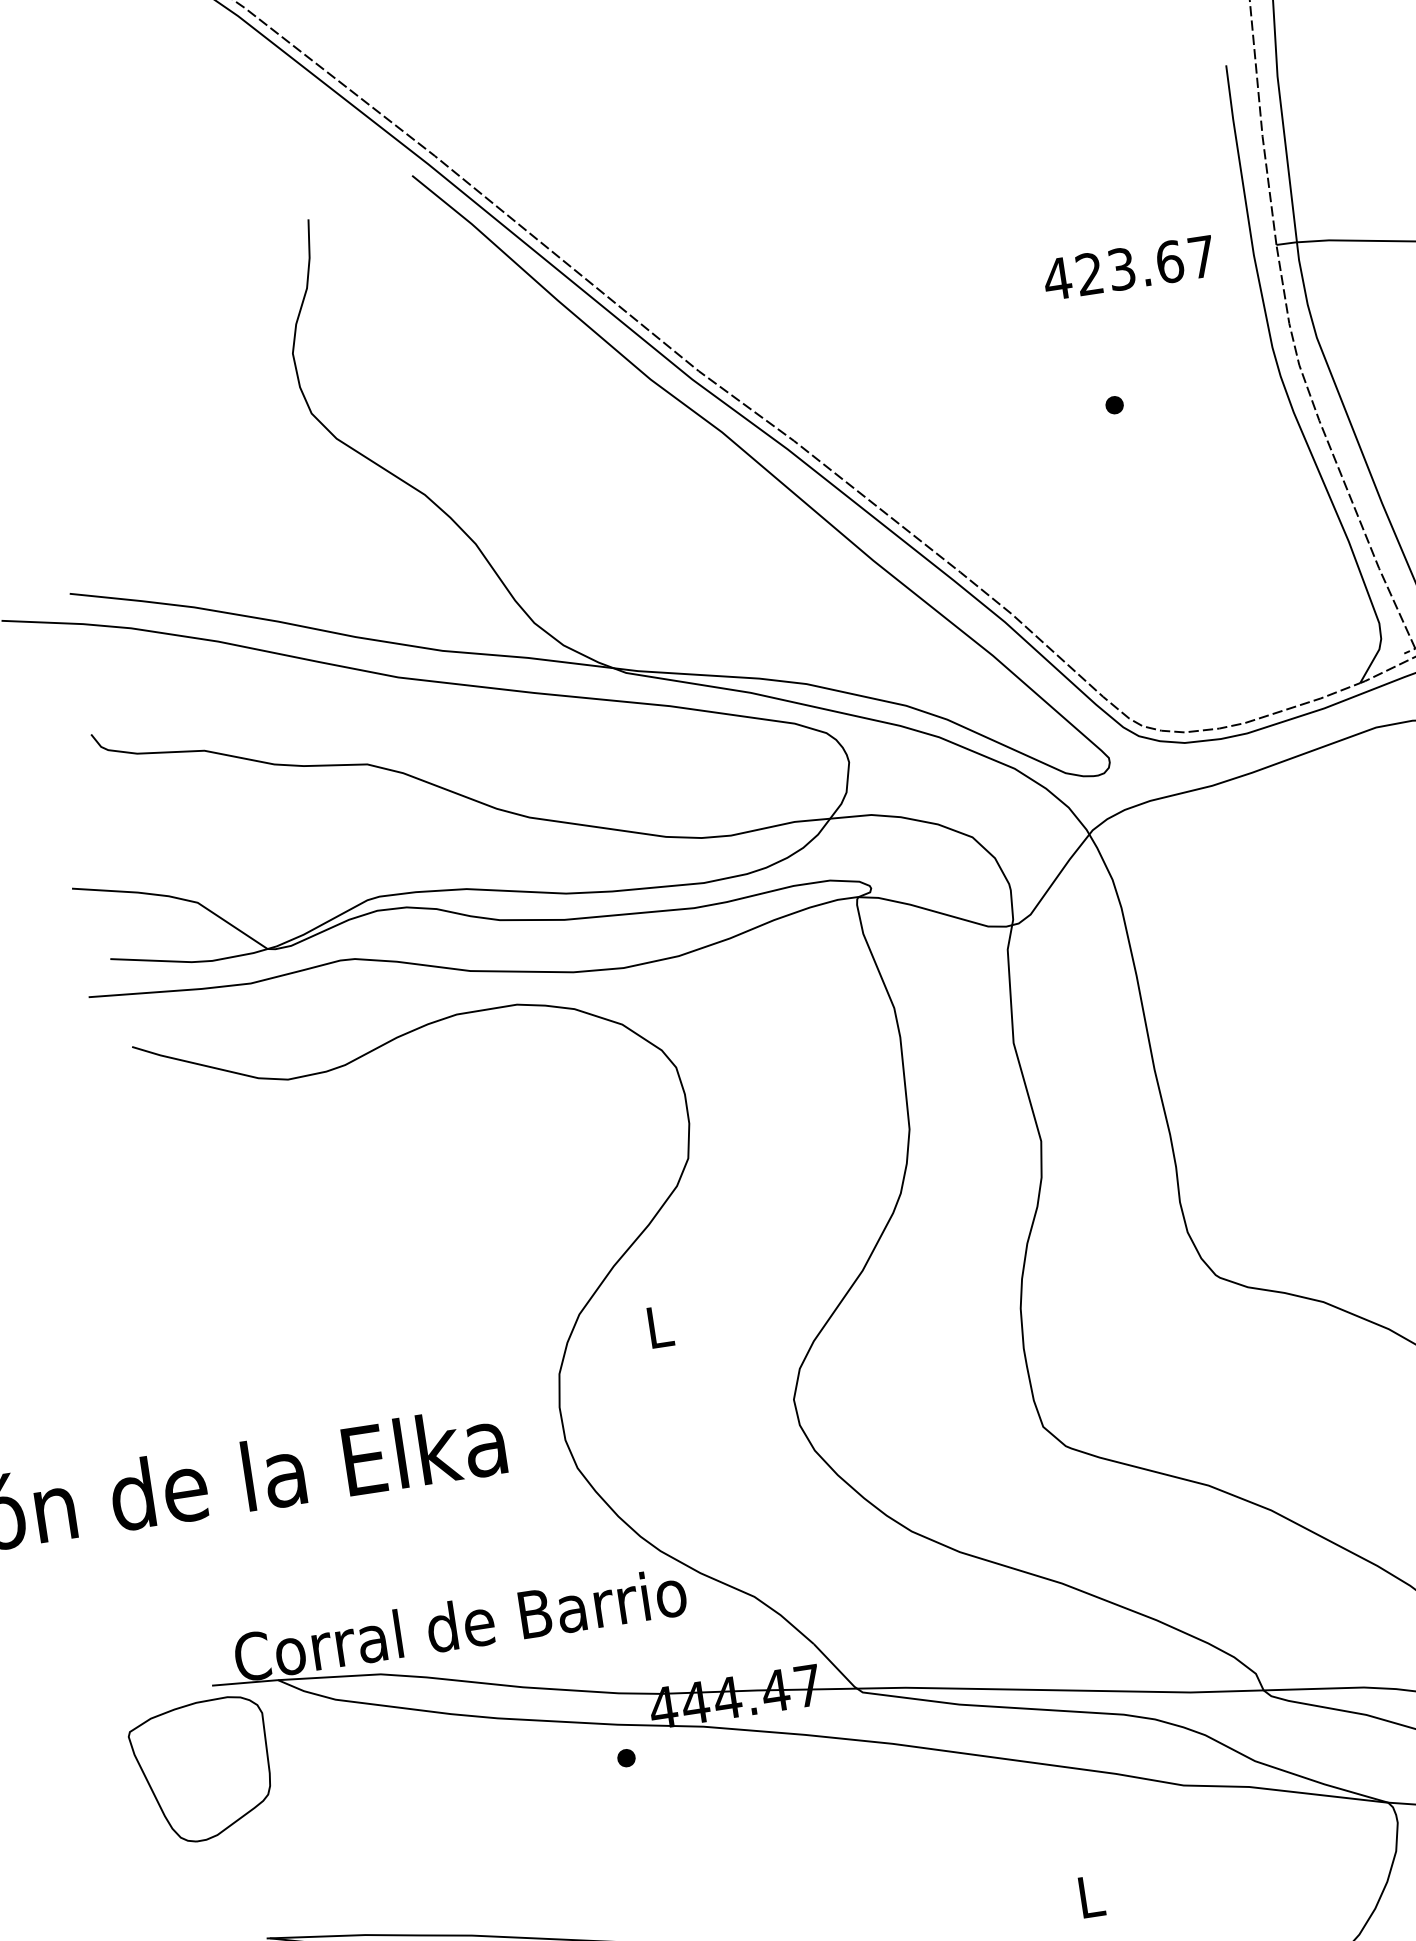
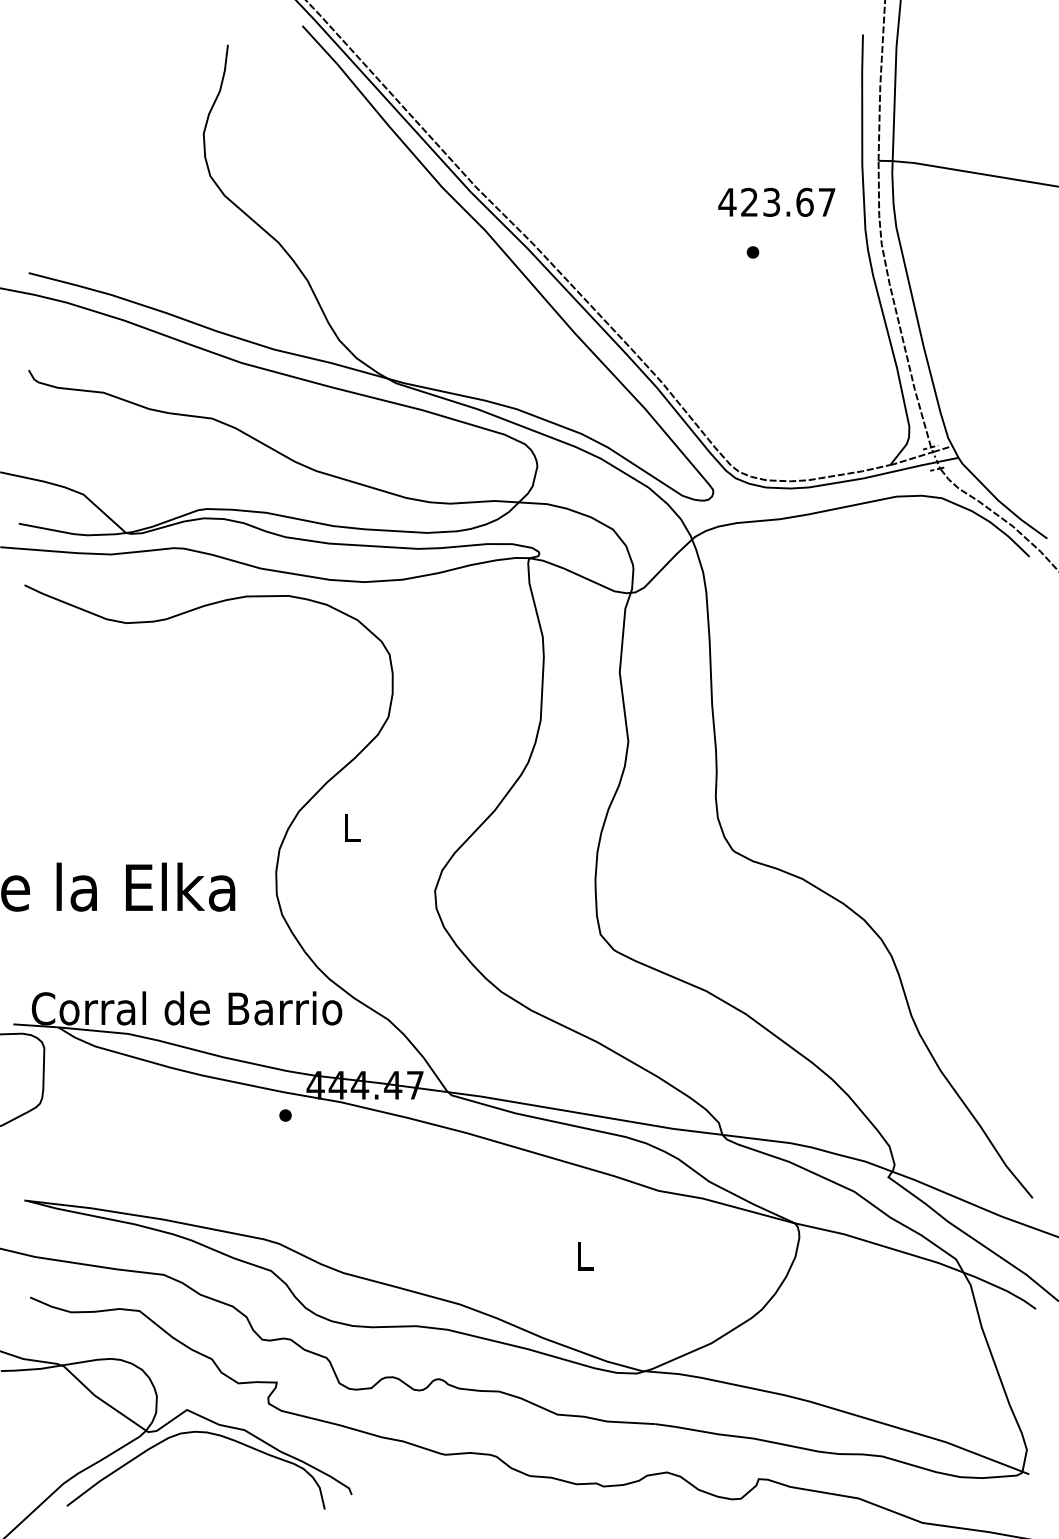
text: (1128, 266) -> (776, 201), moved

